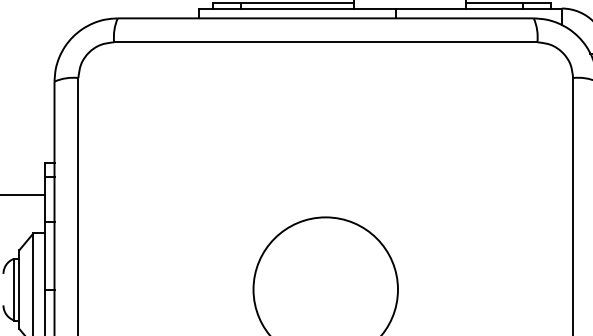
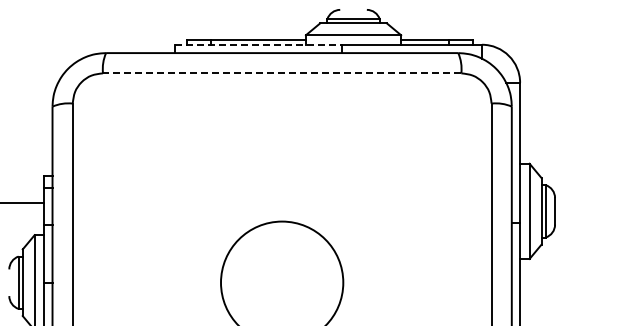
line: (297, 8) -> (258, 44), solid -> dashed
line: (324, 42) -> (281, 73), solid -> dashed

